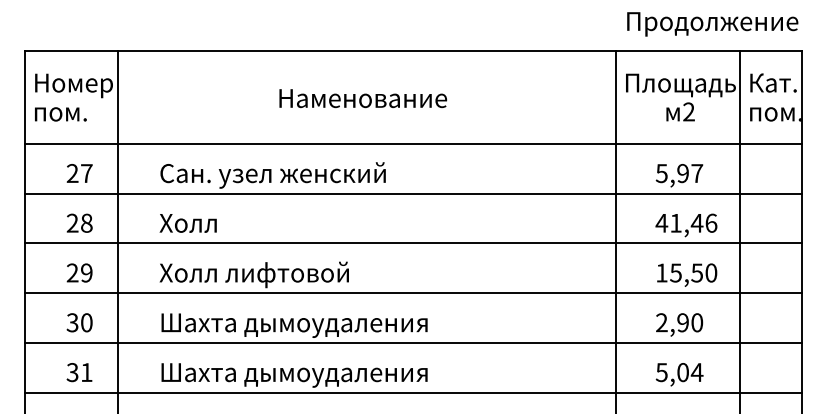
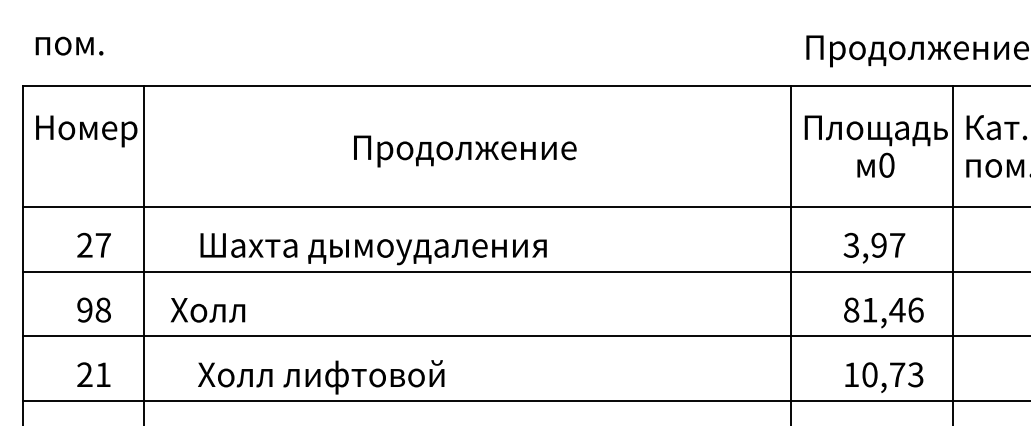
text: (365, 101) -> (465, 151), Наменование -> Продолжение
text: (688, 111) -> (886, 164), 2 -> 0
text: (60, 114) -> (69, 46), moved
text: (661, 172) -> (851, 244), 5,97 -> 3,97
text: (293, 175) -> (372, 247), Сан. узел женский -> Шахта дымоудаления
text: (661, 222) -> (851, 309), 41,46 -> 81,46
text: (72, 223) -> (84, 310), 28 -> 98
text: (187, 223) -> (206, 310), moved
text: (86, 272) -> (102, 374), 29 -> 21
text: (693, 272) -> (892, 374), 15,50 -> 10,73

